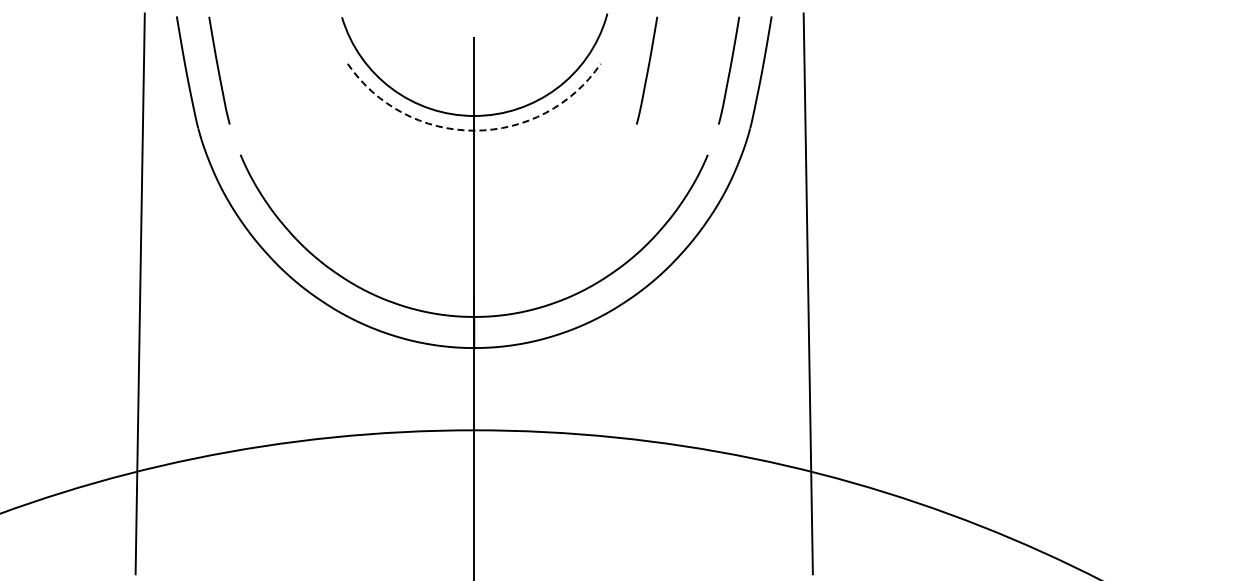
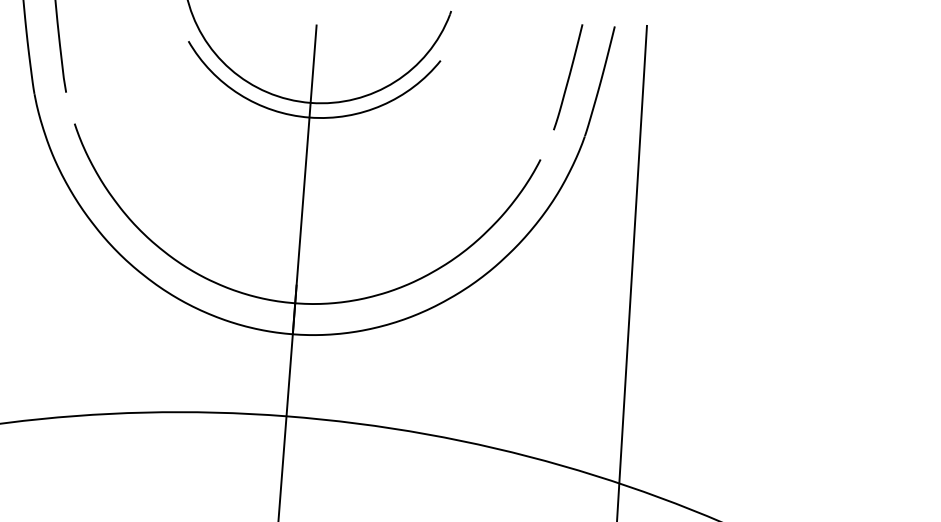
line: (647, 70) -> (486, 70), removed
arc: (474, 130) -> (309, 117), dashed -> solid

